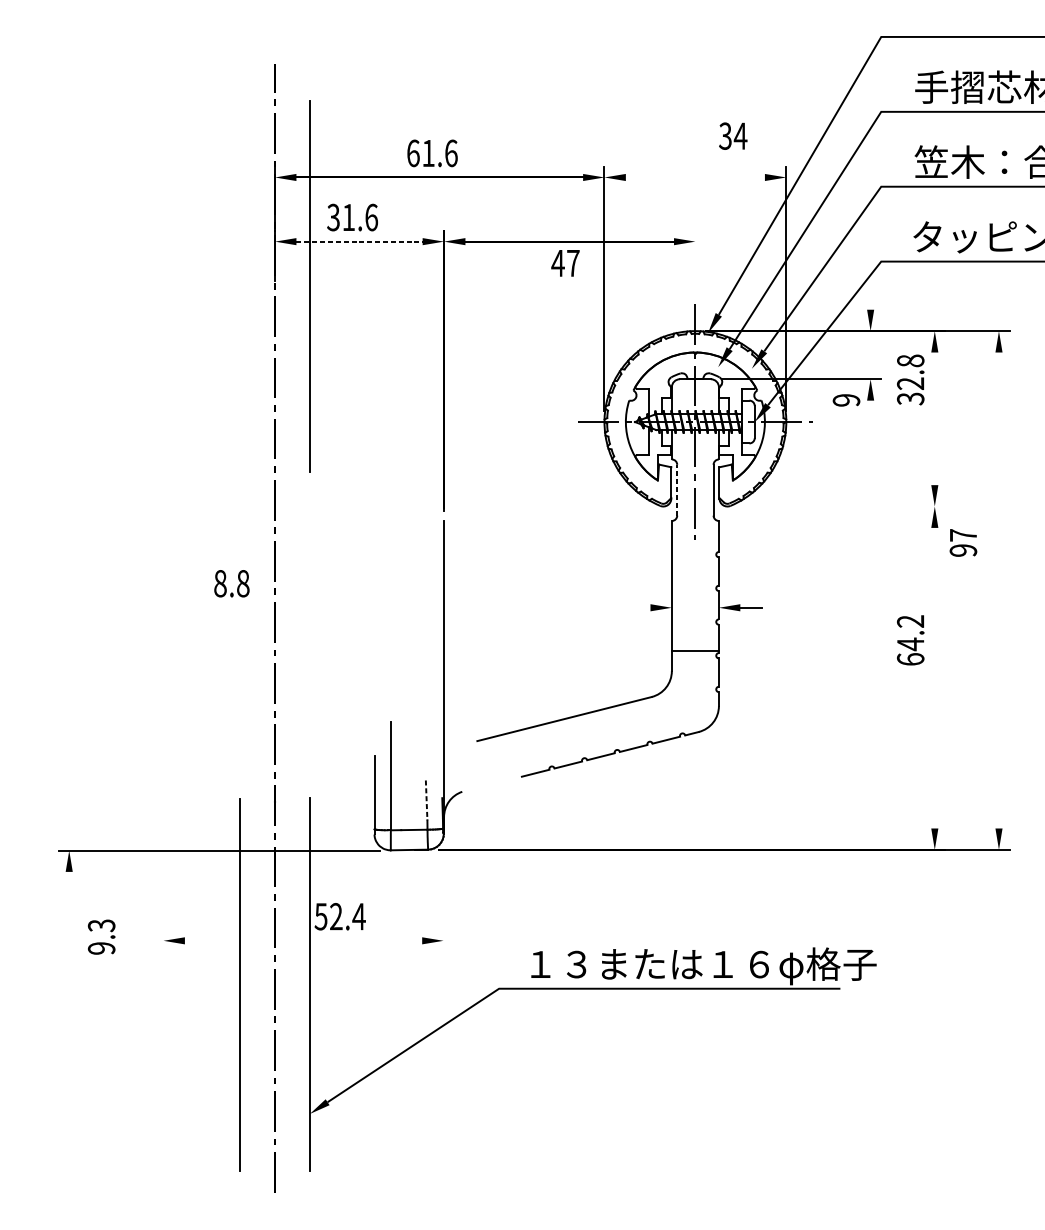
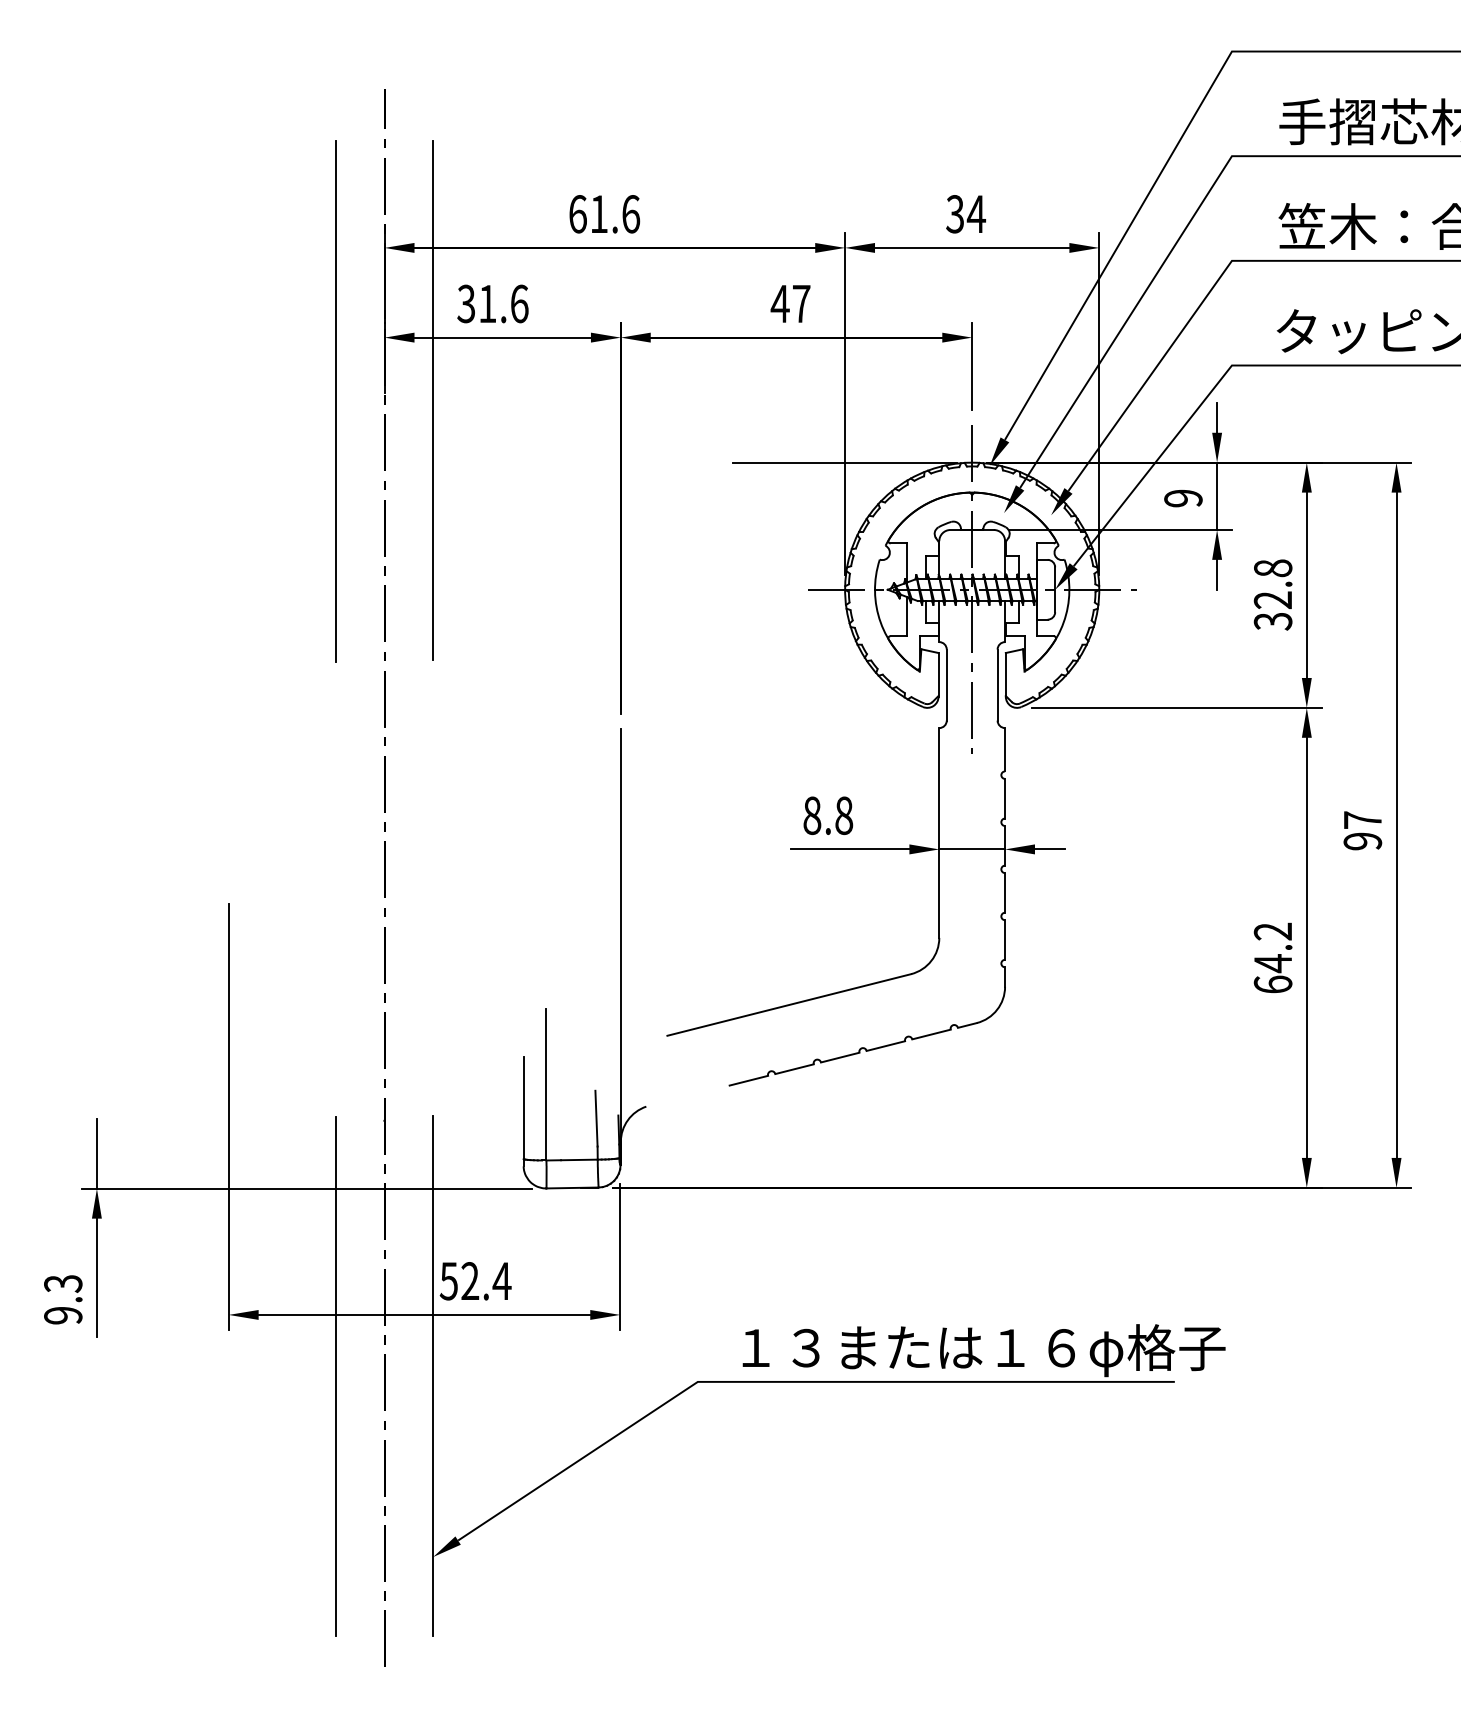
text: (732, 136) -> (965, 214), moved
line: (695, 177) -> (972, 247), added
line: (360, 241) -> (503, 337), dashed -> solid
line: (695, 262) -> (972, 366), added
text: (565, 263) -> (790, 303), moved
line: (240, 287) -> (336, 401), added
line: (870, 298) -> (1217, 417), added
line: (604, 330) -> (844, 462), added
line: (870, 354) -> (1217, 495), added
text: (910, 379) -> (1272, 594), moved
text: (846, 400) -> (1183, 498), moved
line: (870, 411) -> (1217, 574), added
line: (934, 418) -> (1306, 584), added
line: (677, 490) -> (946, 685), dashed -> solid
line: (841, 506) -> (1176, 707), added
text: (963, 542) -> (1362, 830), moved
text: (232, 583) -> (828, 815), moved
line: (998, 589) -> (1396, 824), added
line: (607, 607) -> (849, 849), added
text: (910, 640) -> (1272, 957), moved
line: (695, 650) -> (972, 849), moved
line: (934, 677) -> (1306, 947), added
line: (163, 798) -> (228, 1116), added
line: (426, 800) -> (596, 1118), dashed -> solid
line: (68, 825) -> (96, 1153), added
line: (443, 899) -> (620, 1256), added
line: (68, 914) -> (96, 1277), added
text: (101, 936) -> (63, 1299), moved
line: (303, 940) -> (424, 1314), added

